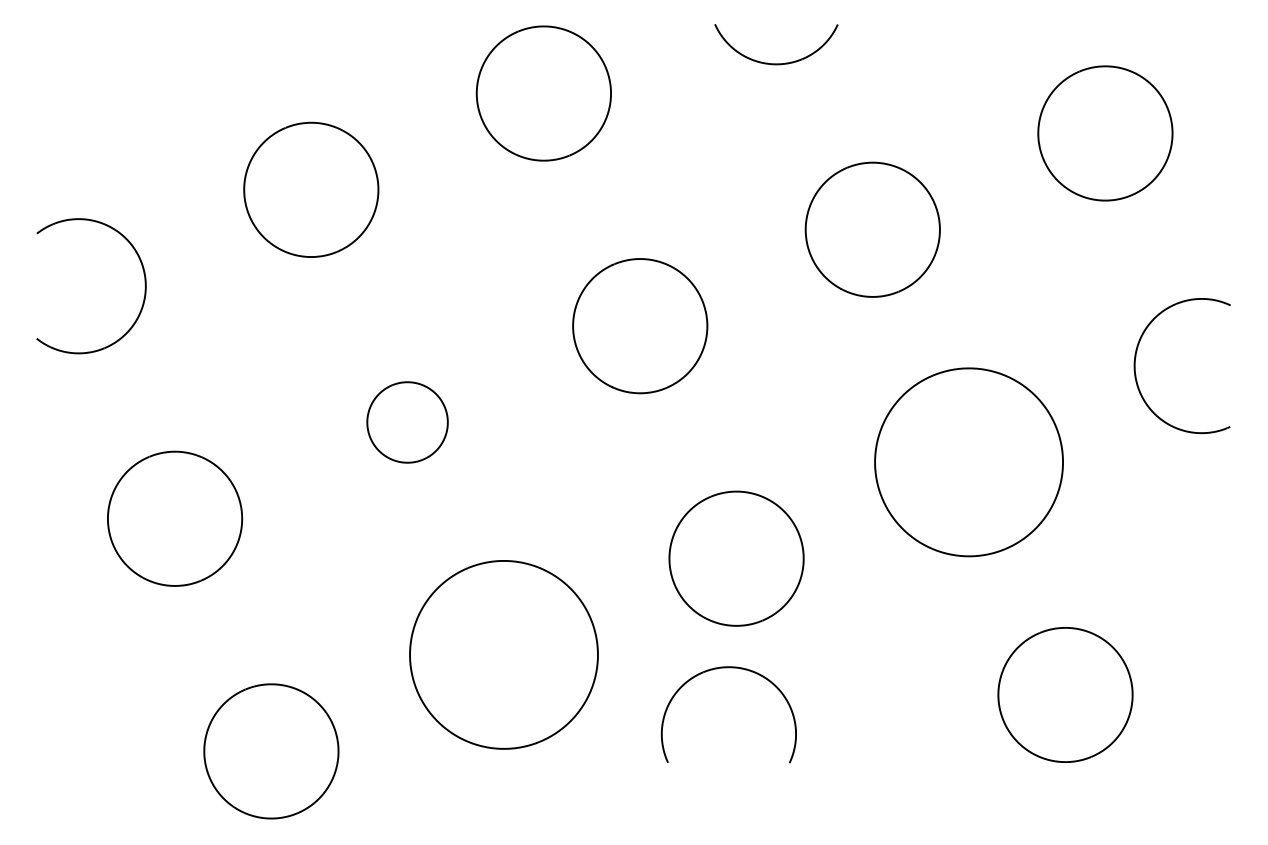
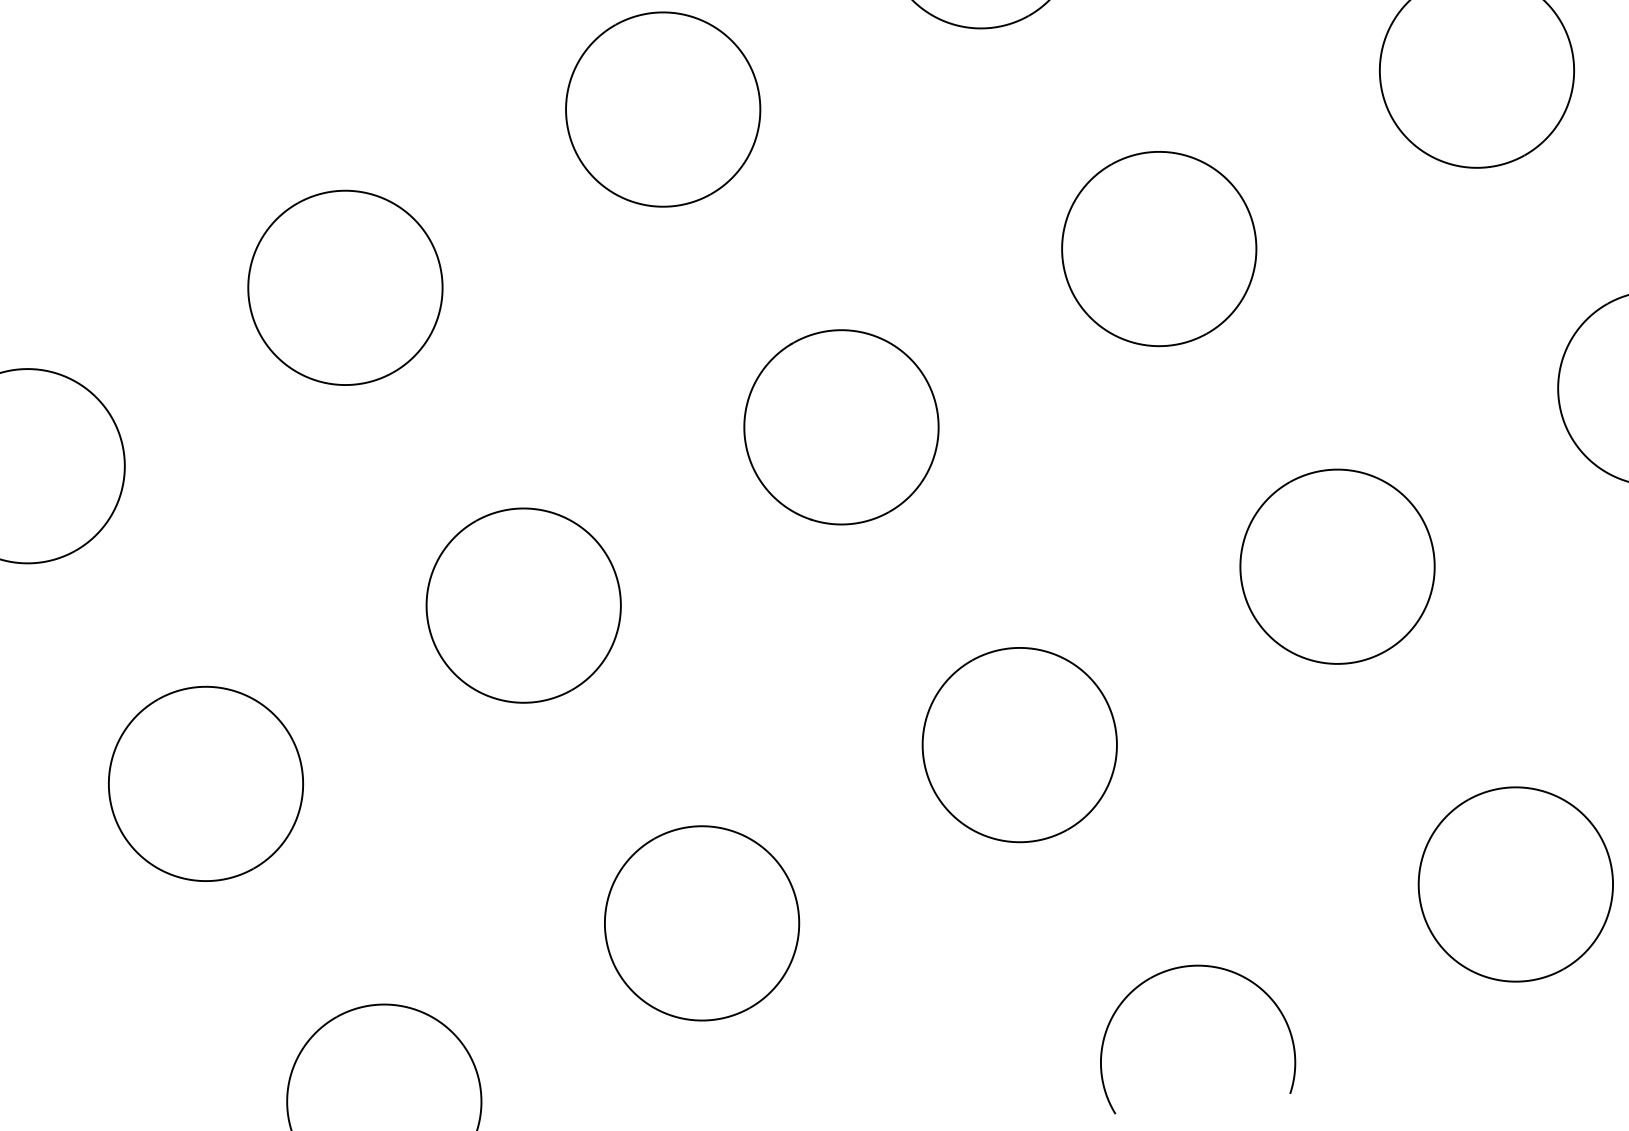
part: (407, 422) -> (523, 605), size x1.67
part: (969, 462) -> (1338, 566), size x0.71
part: (503, 655) -> (701, 924), size x0.71
part: (728, 668) -> (1186, 968), moved

